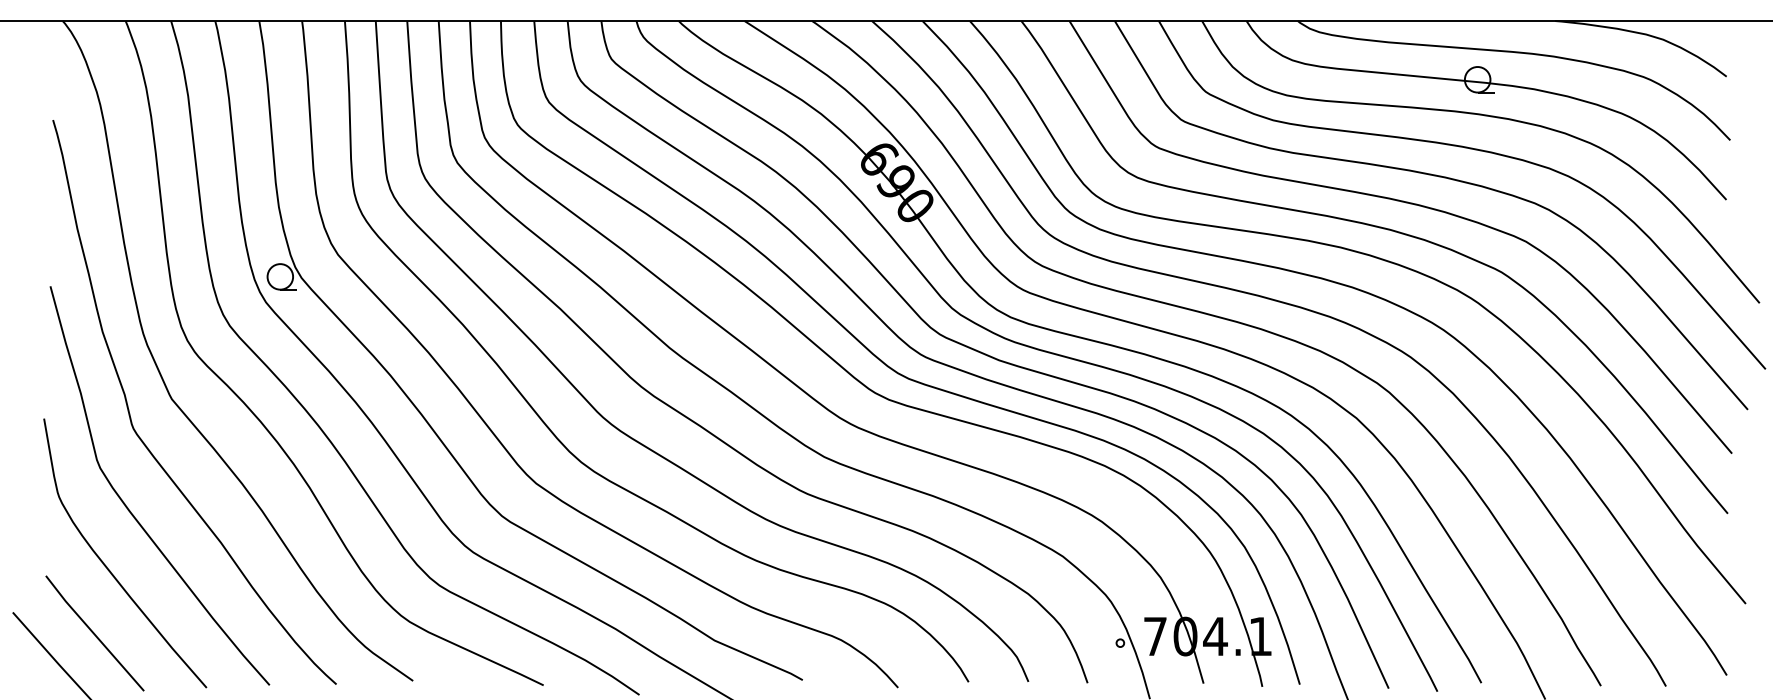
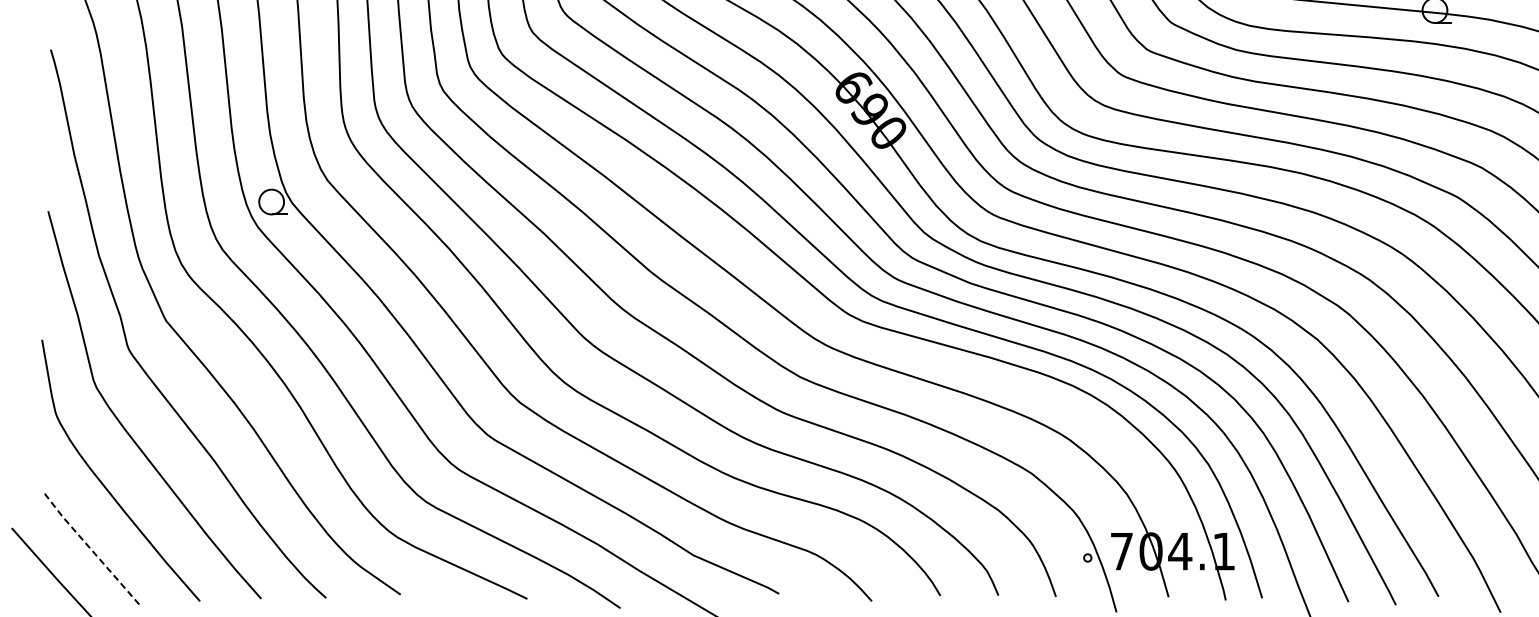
line: (93, 633) -> (90, 548), solid -> dashed

